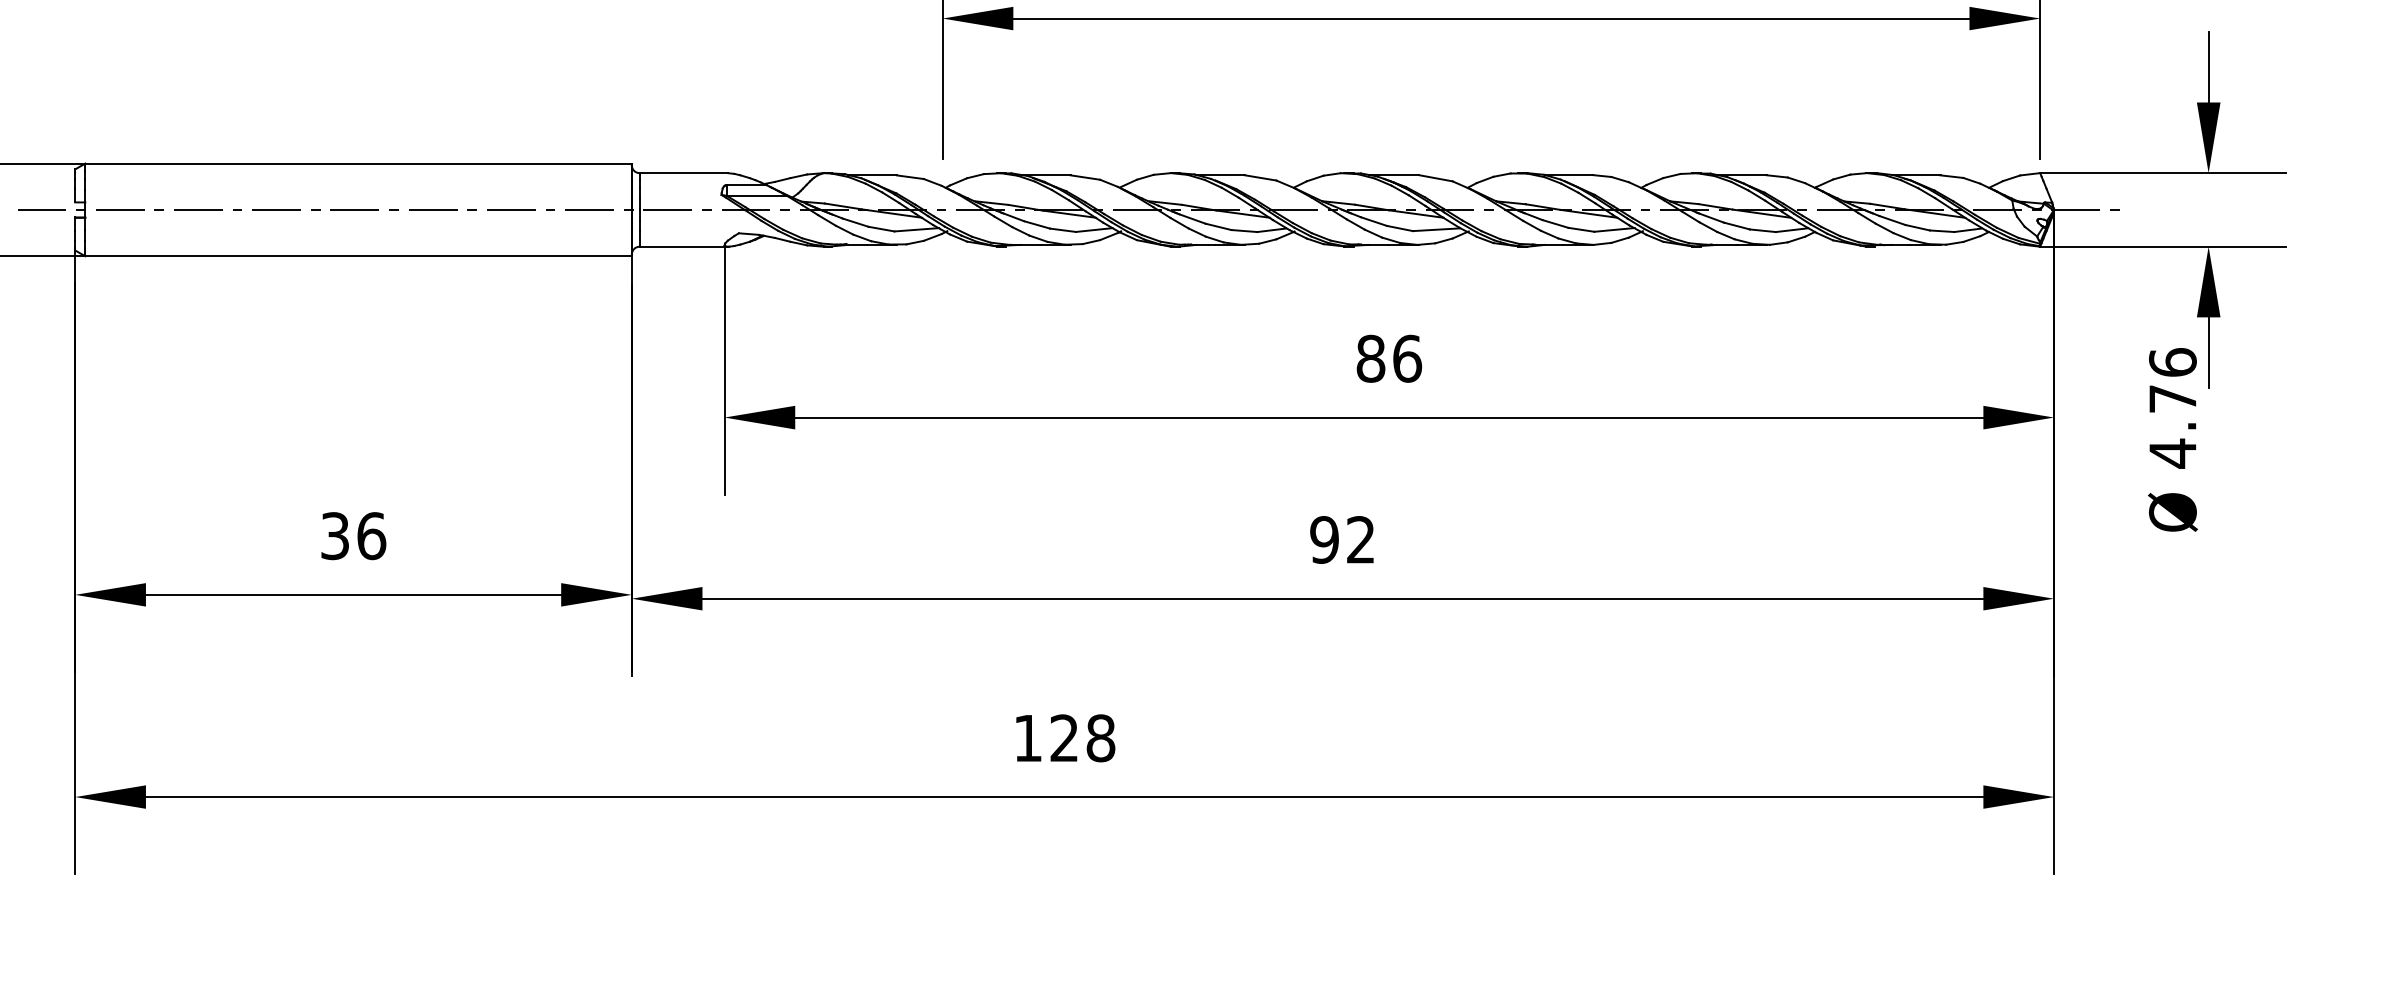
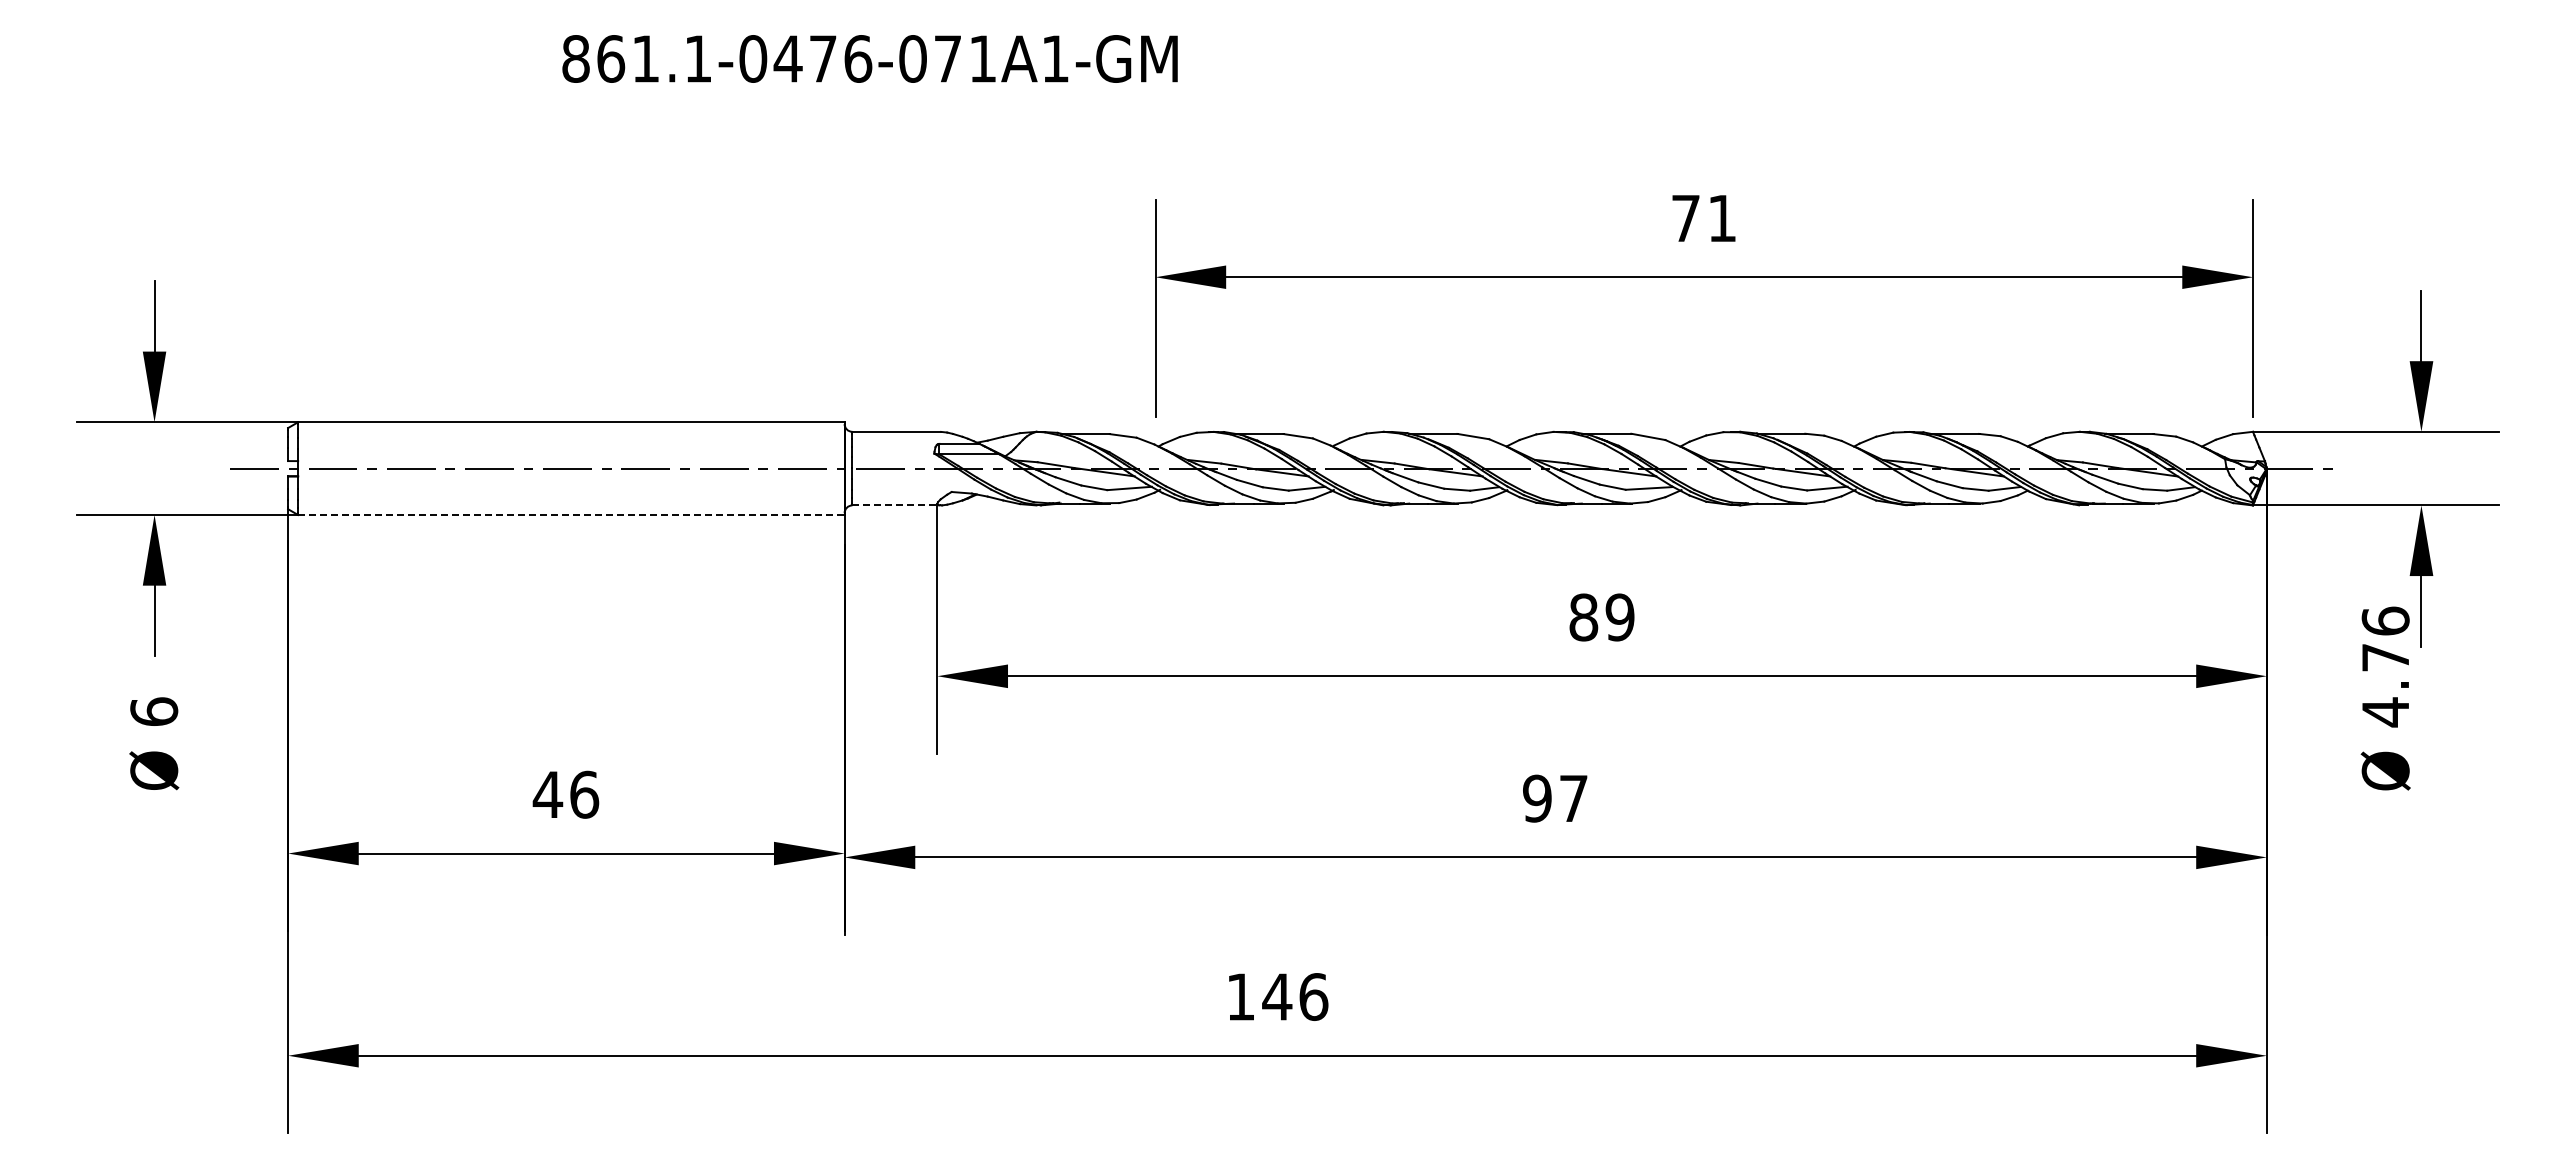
line: (684, 246) -> (897, 505), solid -> dashed
line: (358, 256) -> (571, 515), solid -> dashed
text: (1406, 358) -> (1619, 617), 86 -> 89
text: (334, 535) -> (547, 794), 36 -> 46
text: (1360, 538) -> (1573, 797), 92 -> 97
text: (1082, 737) -> (1295, 996), 128 -> 146

